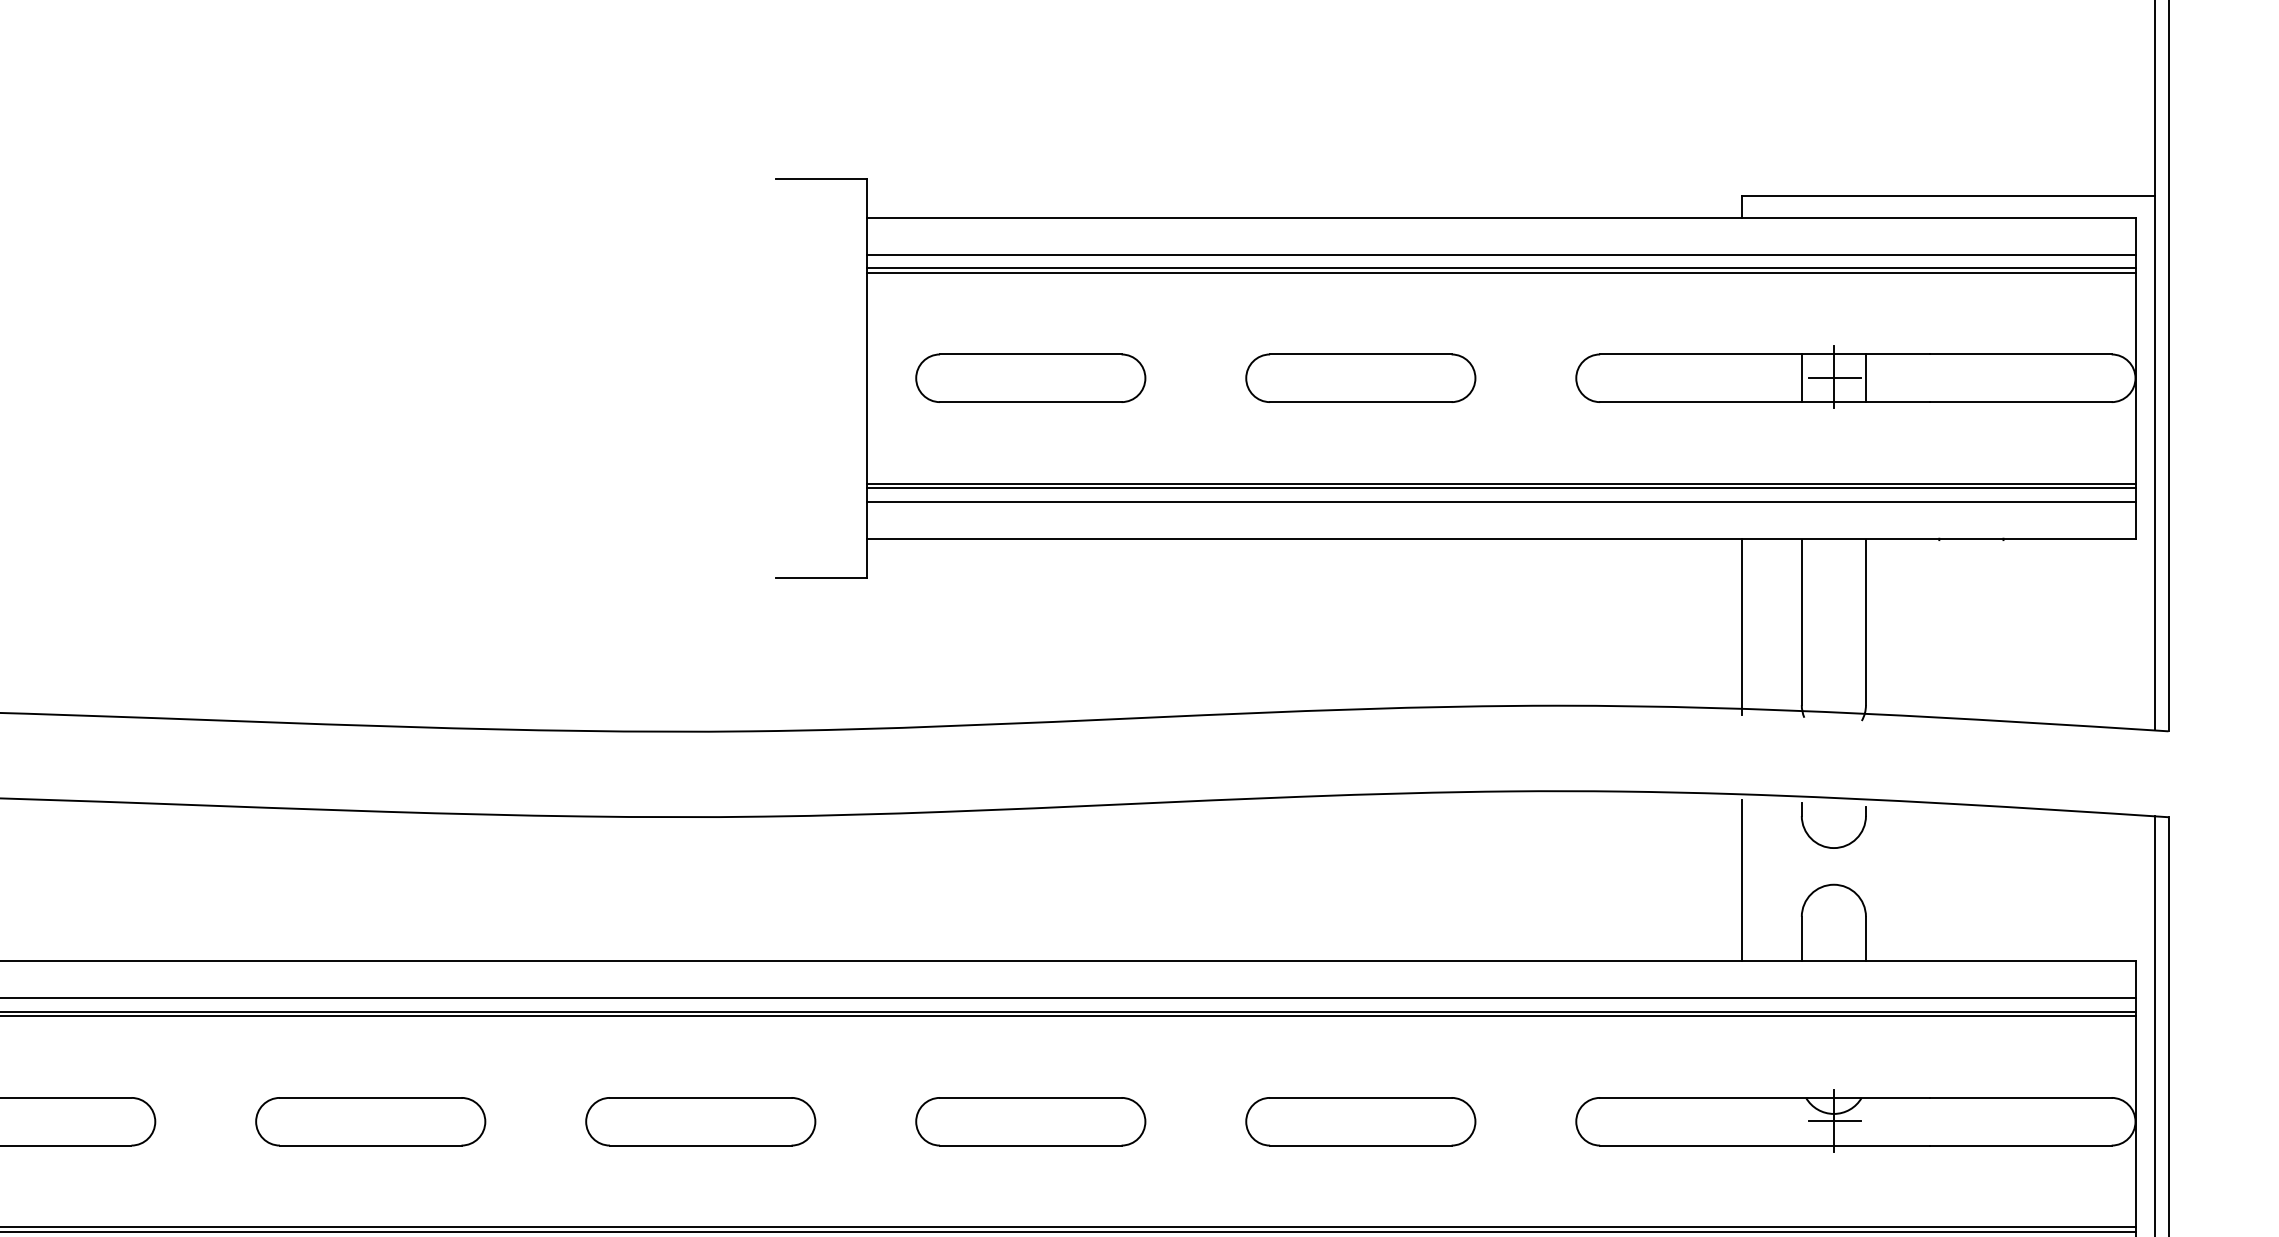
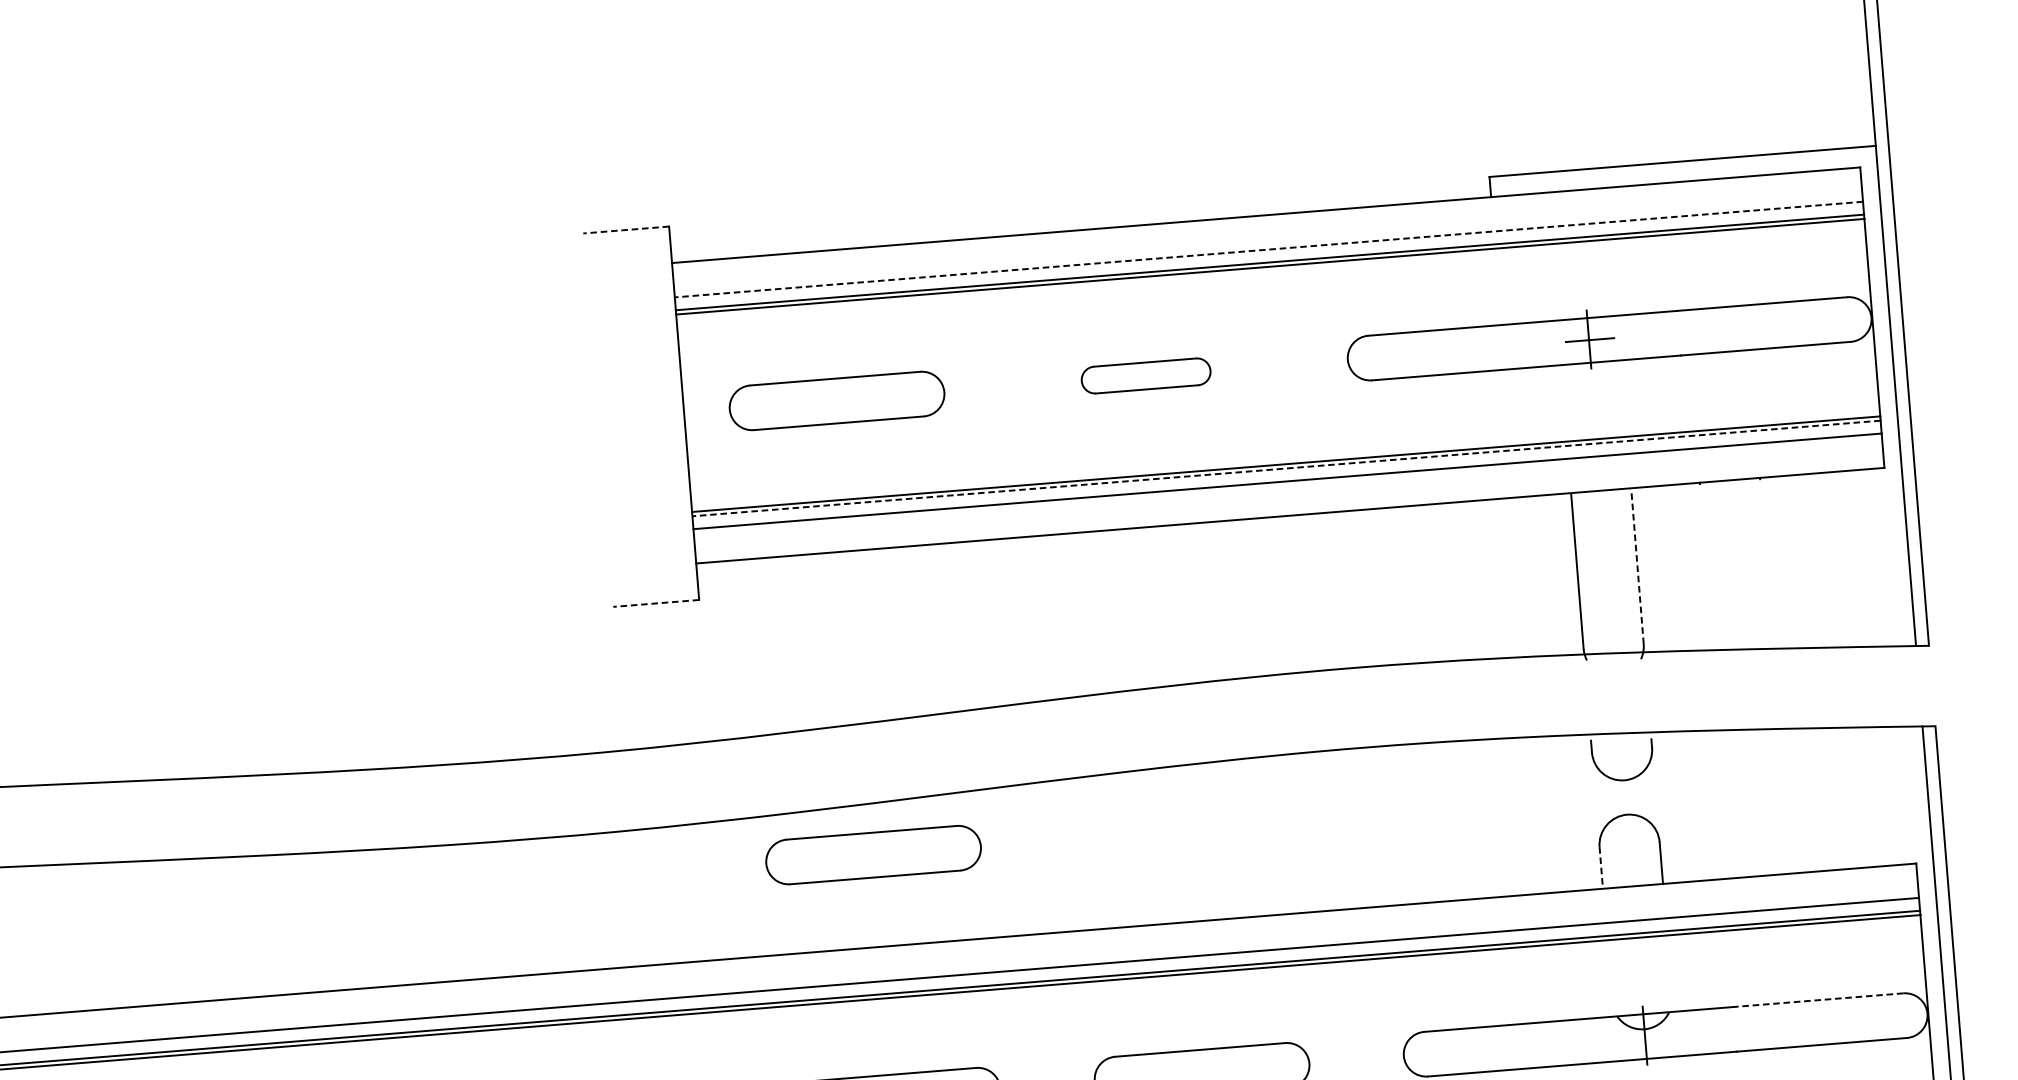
line: (821, 178) -> (626, 229), solid -> dashed
line: (1501, 254) -> (1268, 249), solid -> dashed
part: (1360, 377) -> (1145, 375), size x0.6
line: (1801, 378) -> (1558, 343), removed
line: (1865, 378) -> (1618, 338), removed
line: (1501, 488) -> (1286, 468), solid -> dashed
line: (821, 577) -> (656, 603), solid -> dashed
line: (1865, 622) -> (1637, 566), solid -> dashed
line: (1742, 626) -> (1522, 579), removed
part: (1030, 862) -> (873, 854), added
line: (1742, 880) -> (1541, 817), removed
line: (1801, 939) -> (1601, 868), solid -> dashed
line: (2020, 1097) -> (1817, 999), solid -> dashed
line: (1834, 1121) -> (1645, 1036), removed

